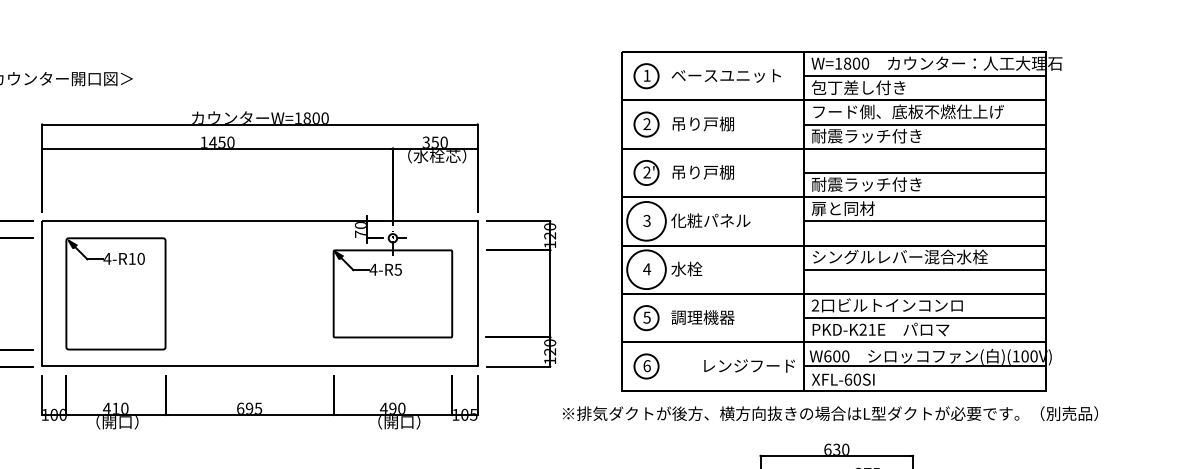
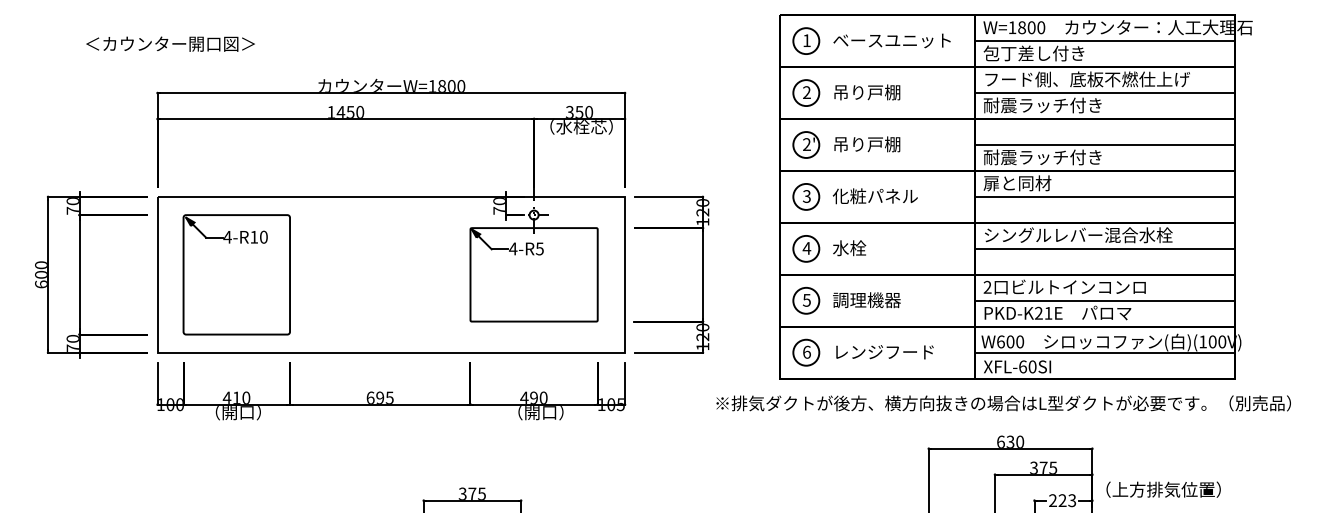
circle: (646, 220) -> (806, 196), size x0.62
circle: (646, 269) -> (806, 248), size x0.62
text: (749, 366) -> (884, 352), moved

